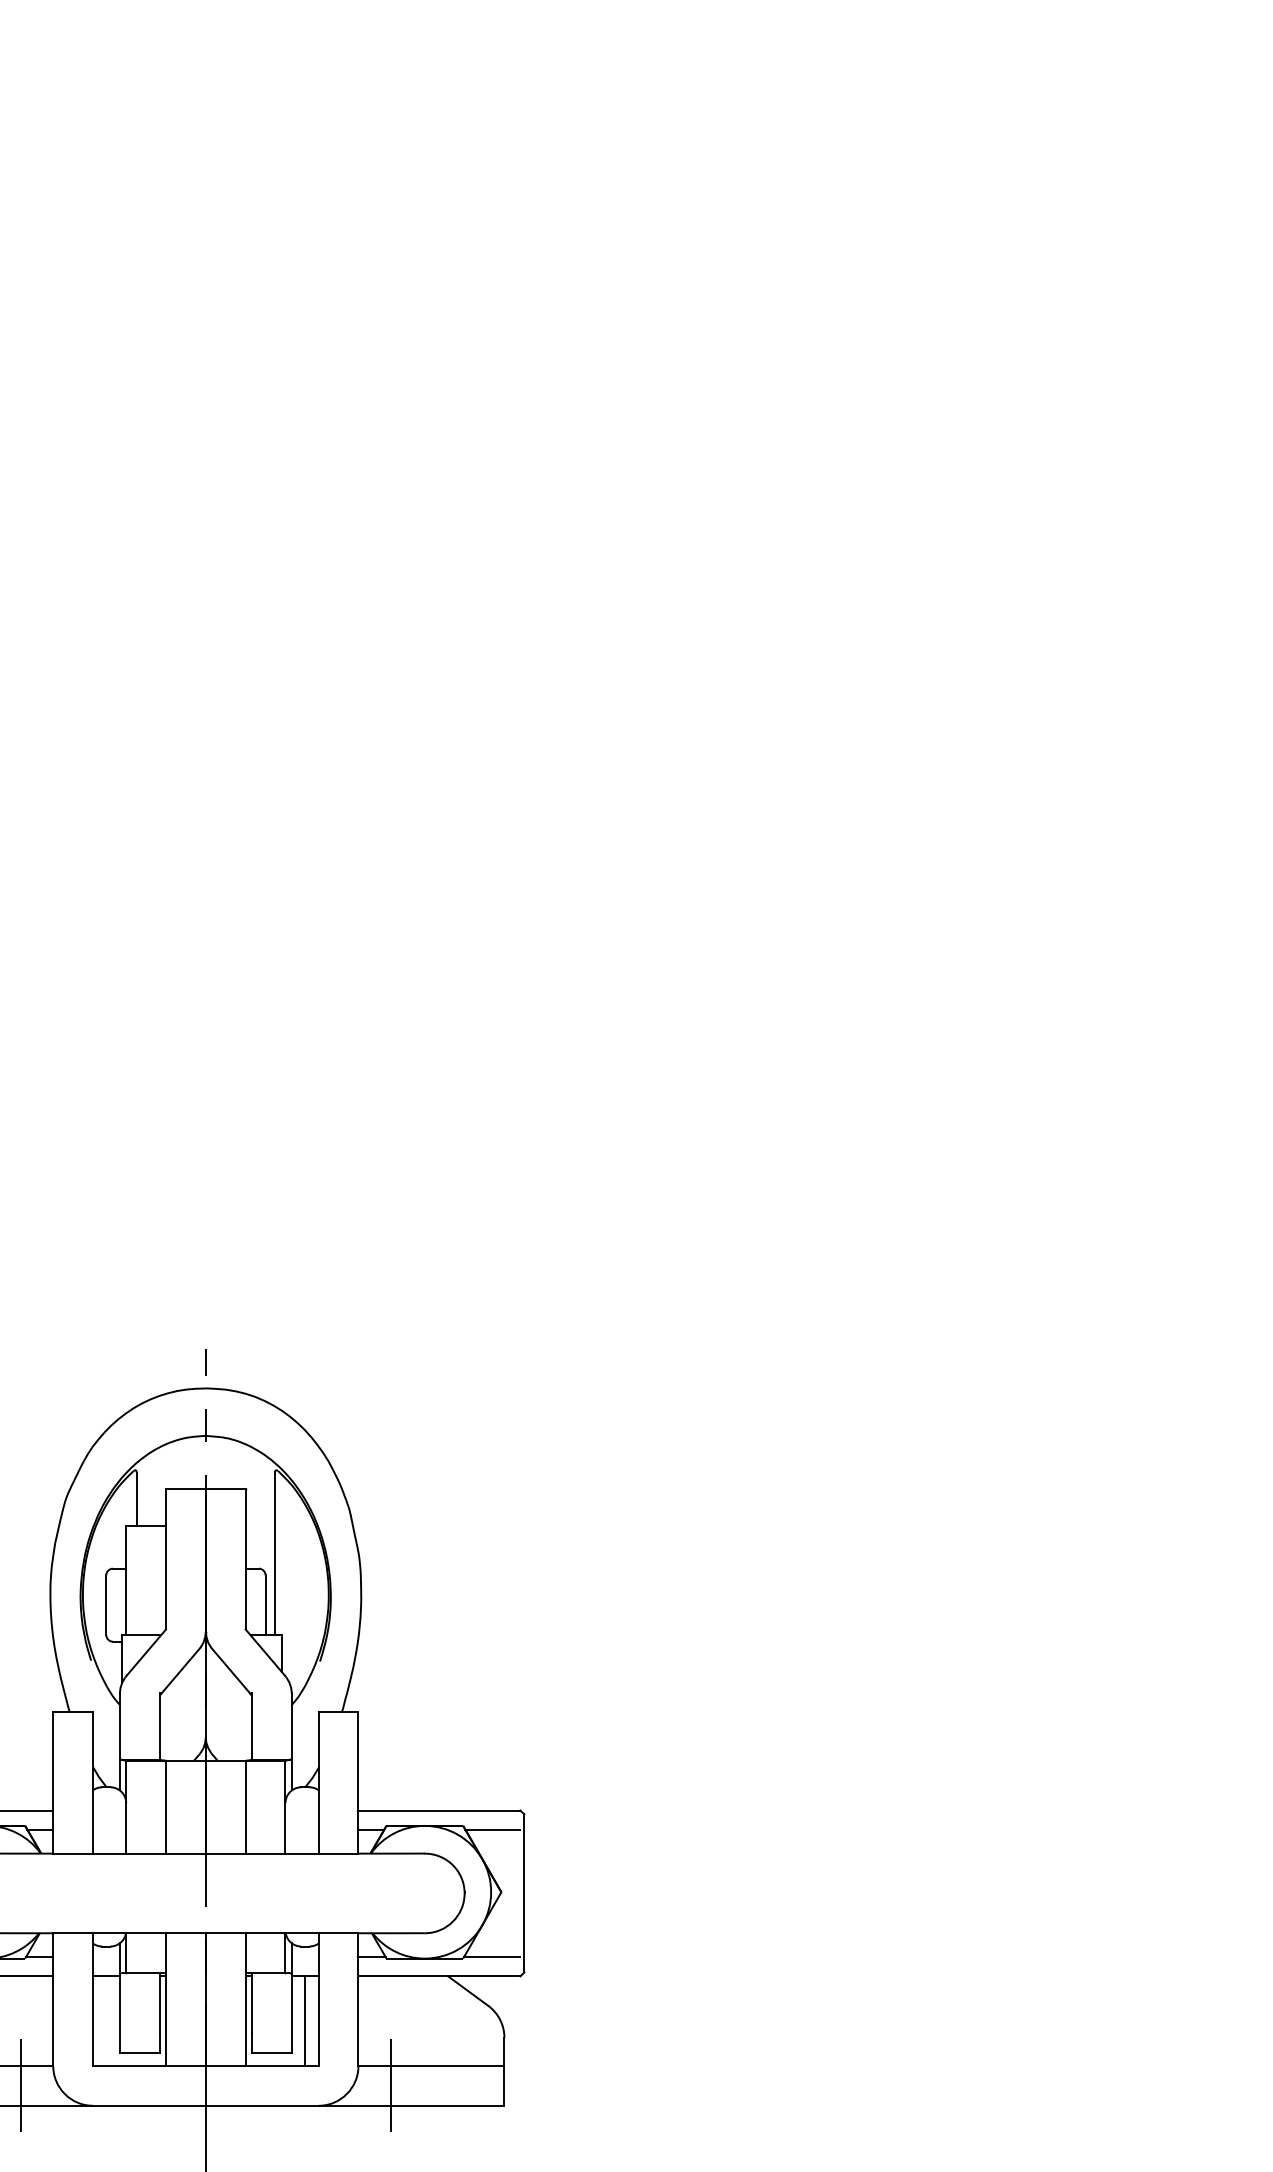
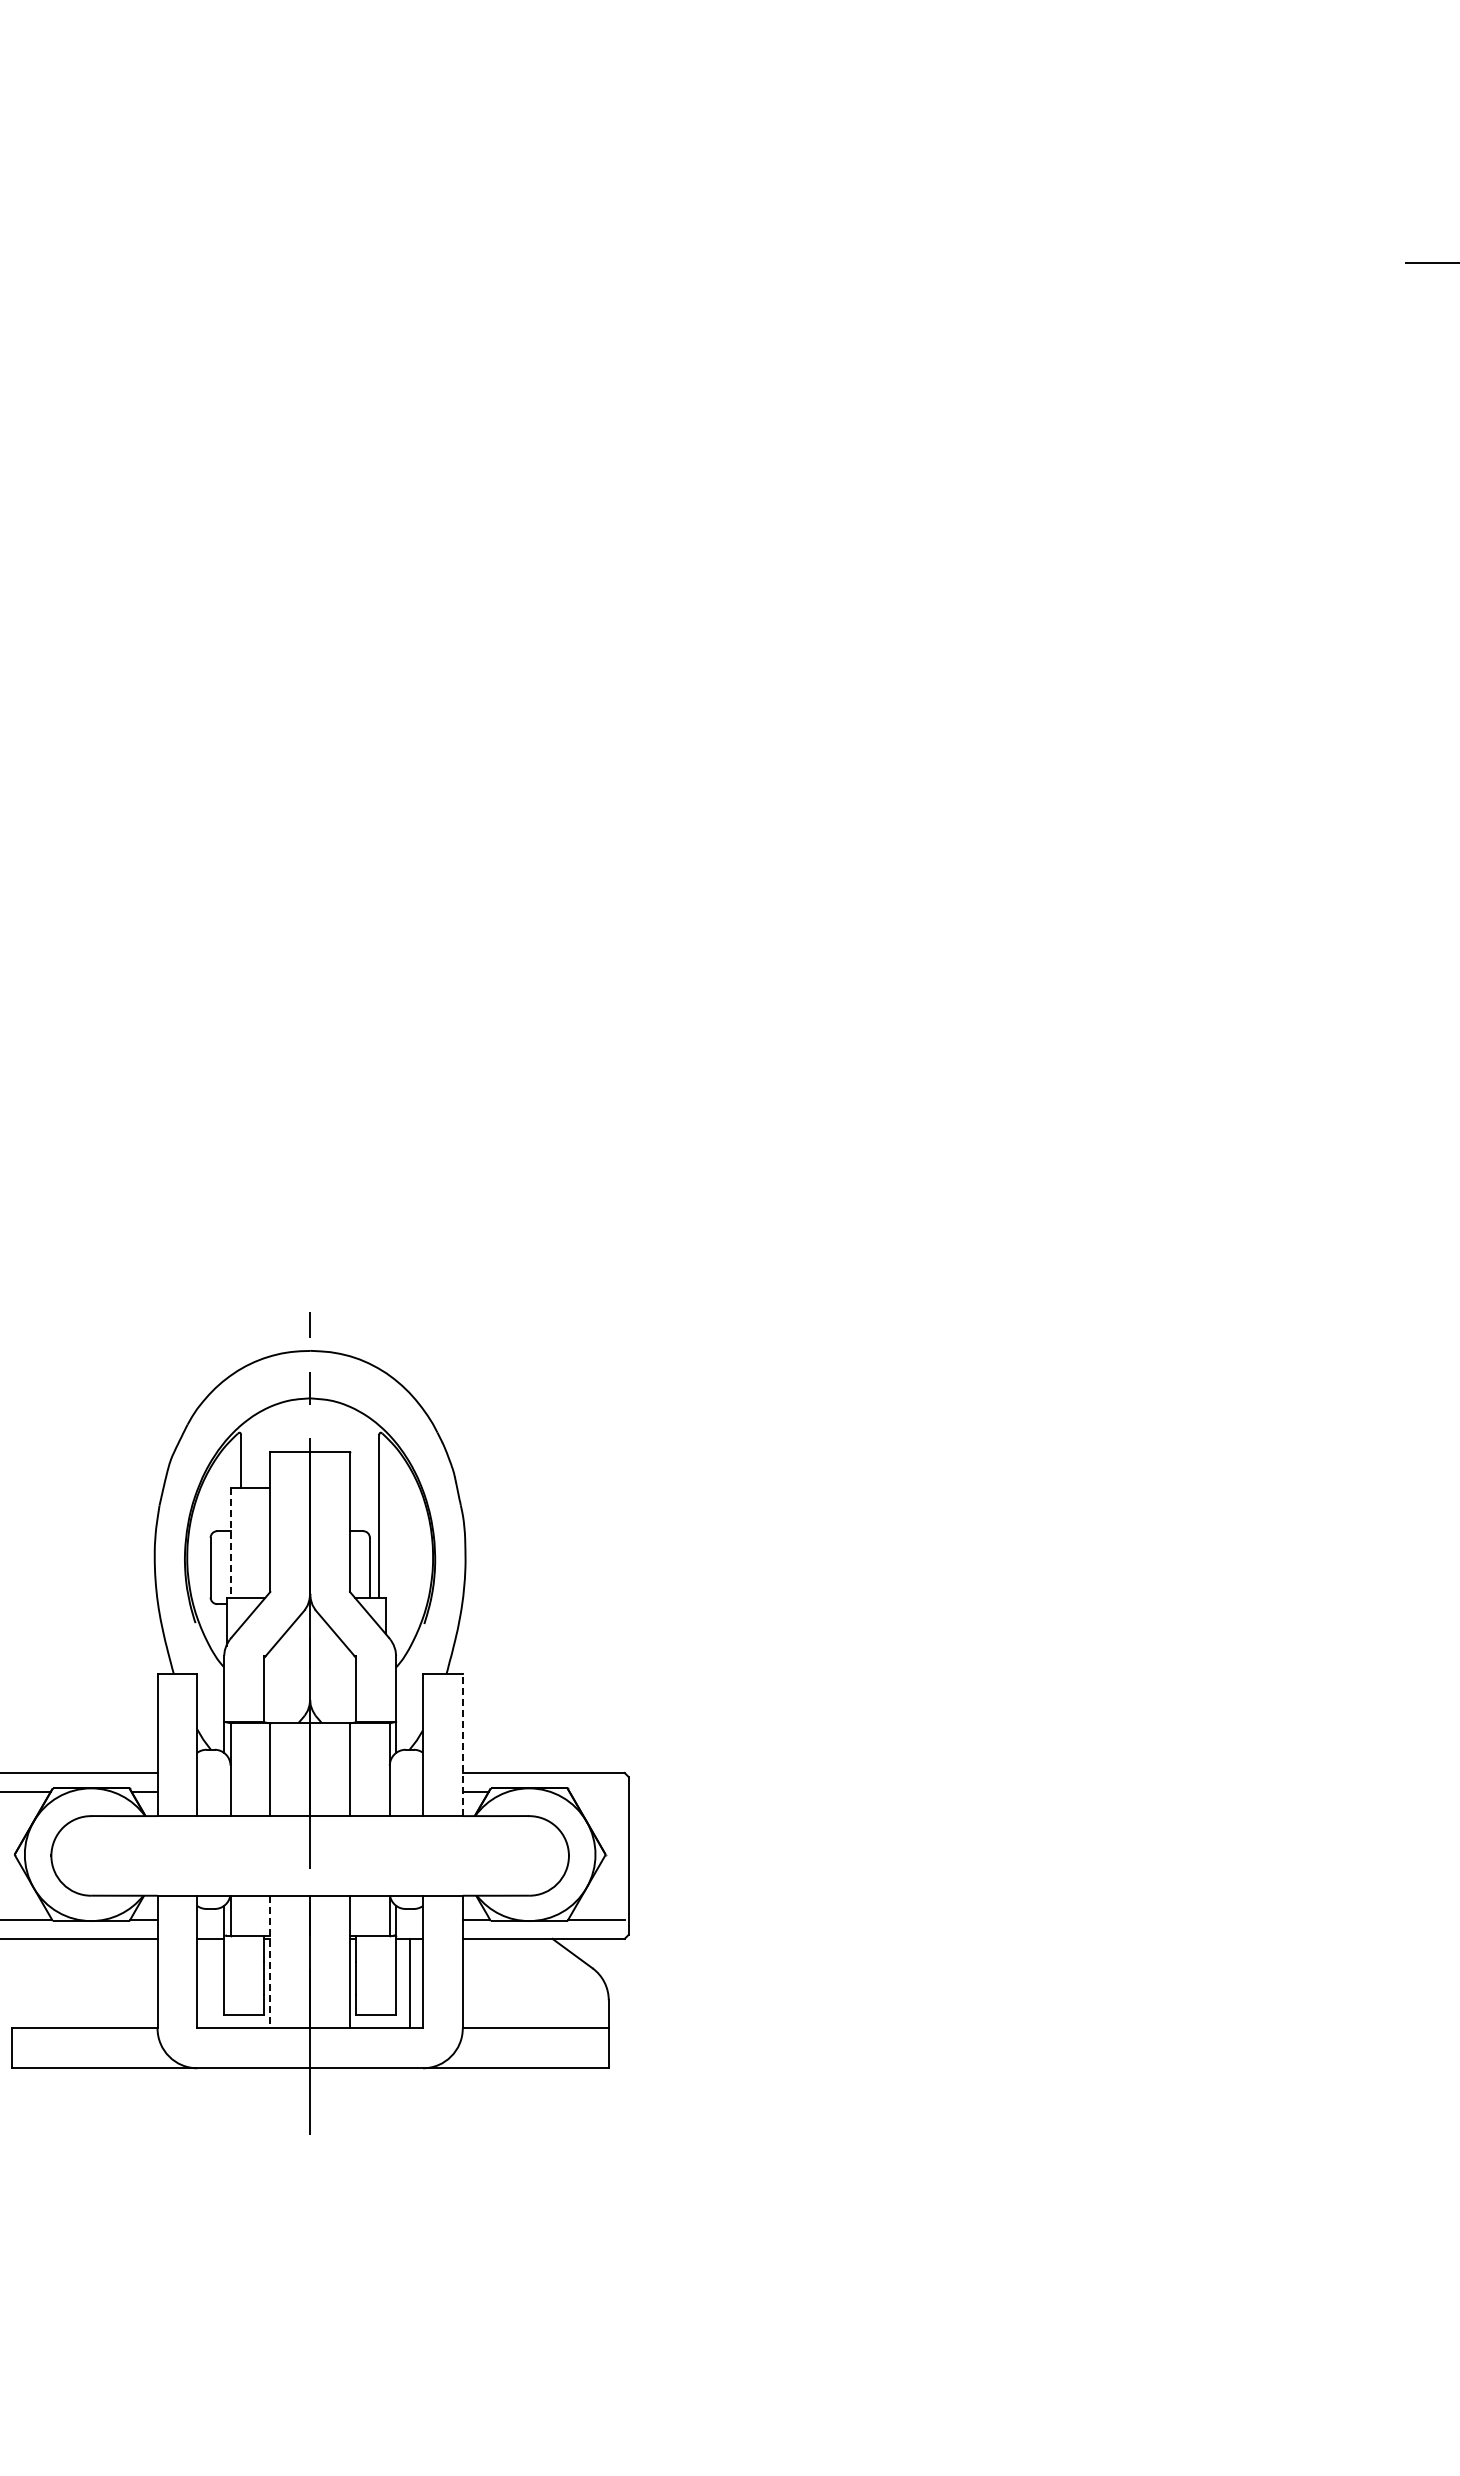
line: (126, 1580) -> (230, 1542), solid -> dashed
line: (358, 1782) -> (462, 1744), solid -> dashed
line: (492, 1830) -> (596, 1792), removed
line: (166, 2000) -> (270, 1962), solid -> dashed
line: (21, 2085) -> (125, 2047), removed
line: (391, 2085) -> (495, 2047), removed

